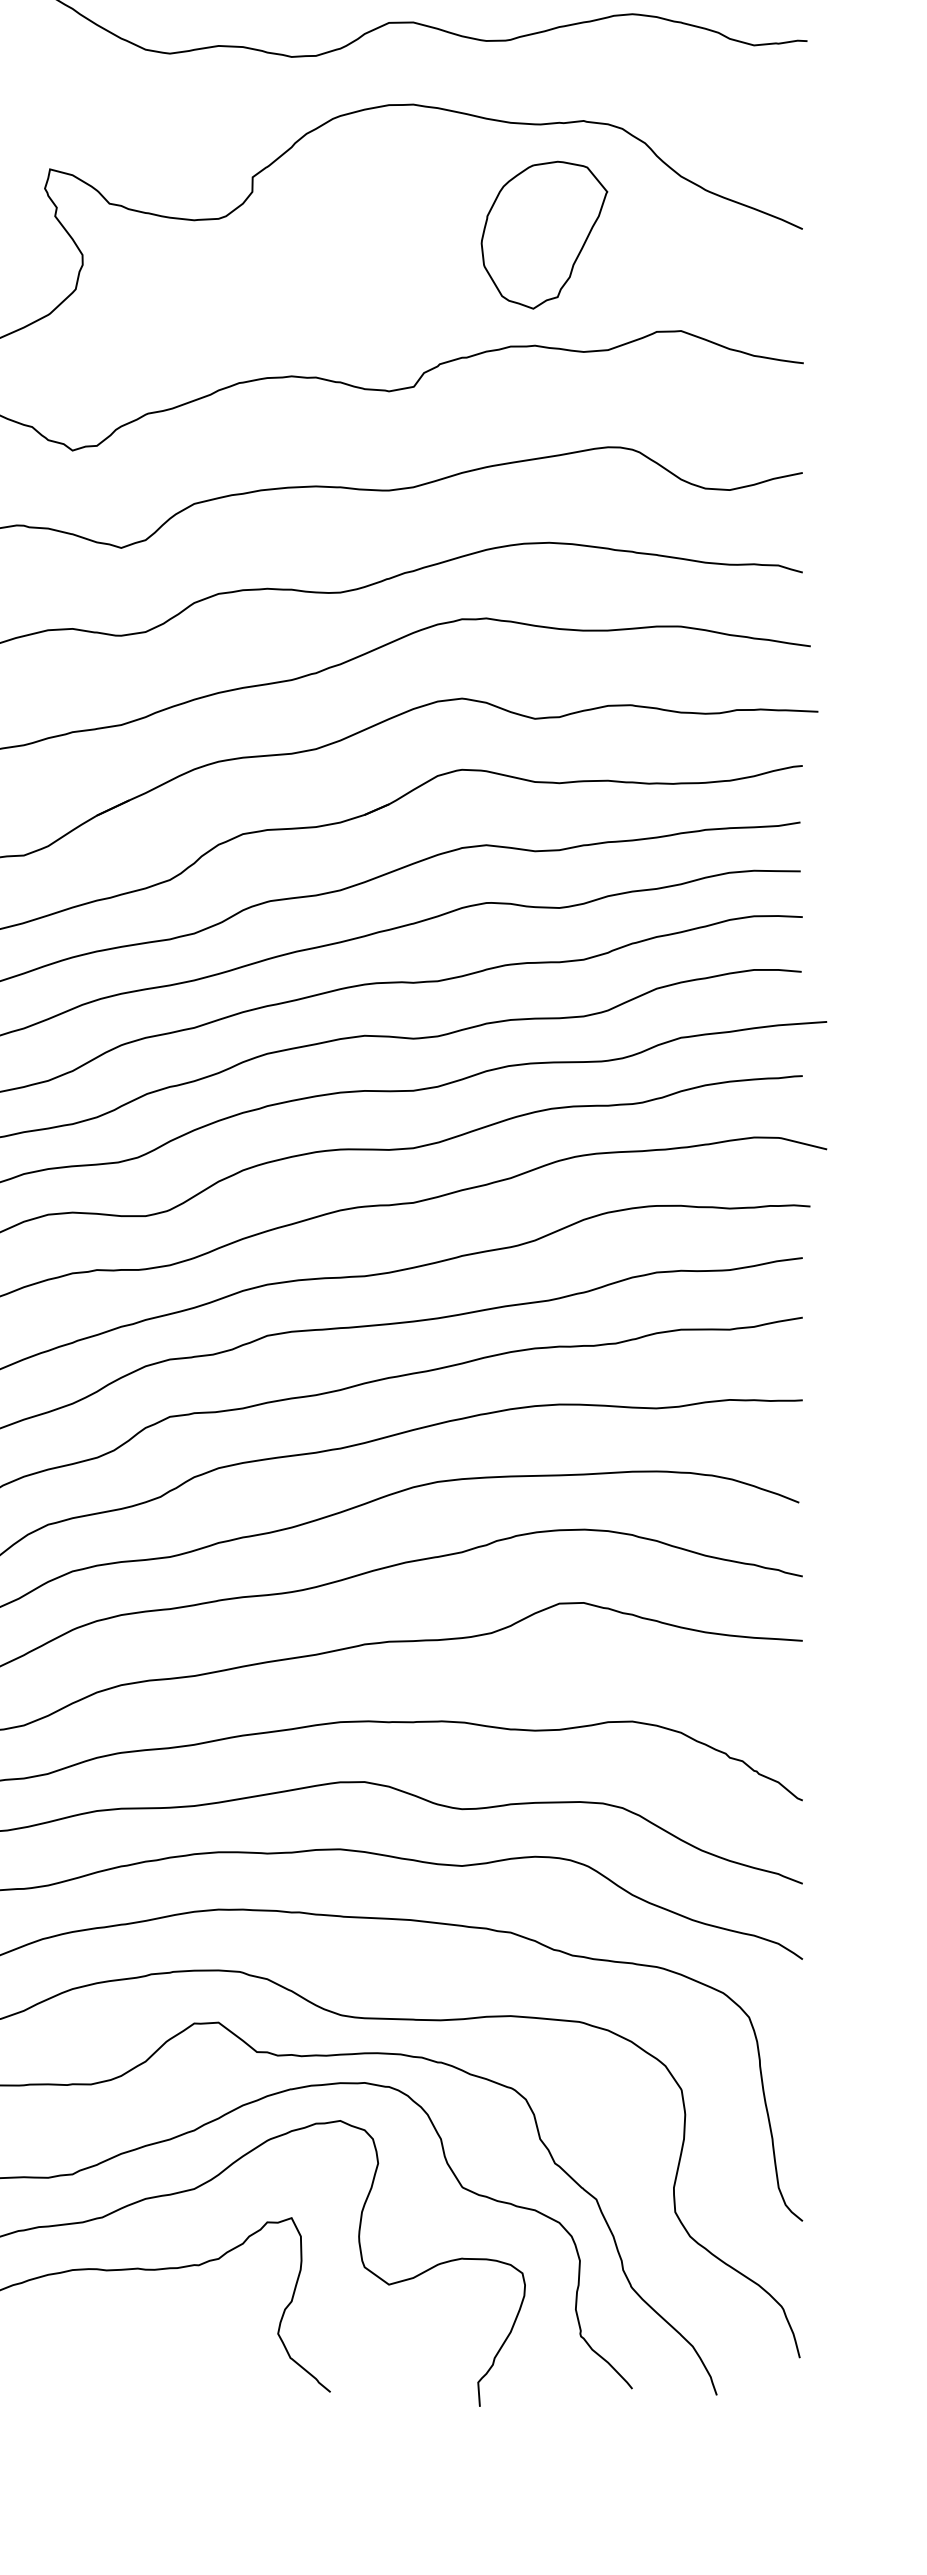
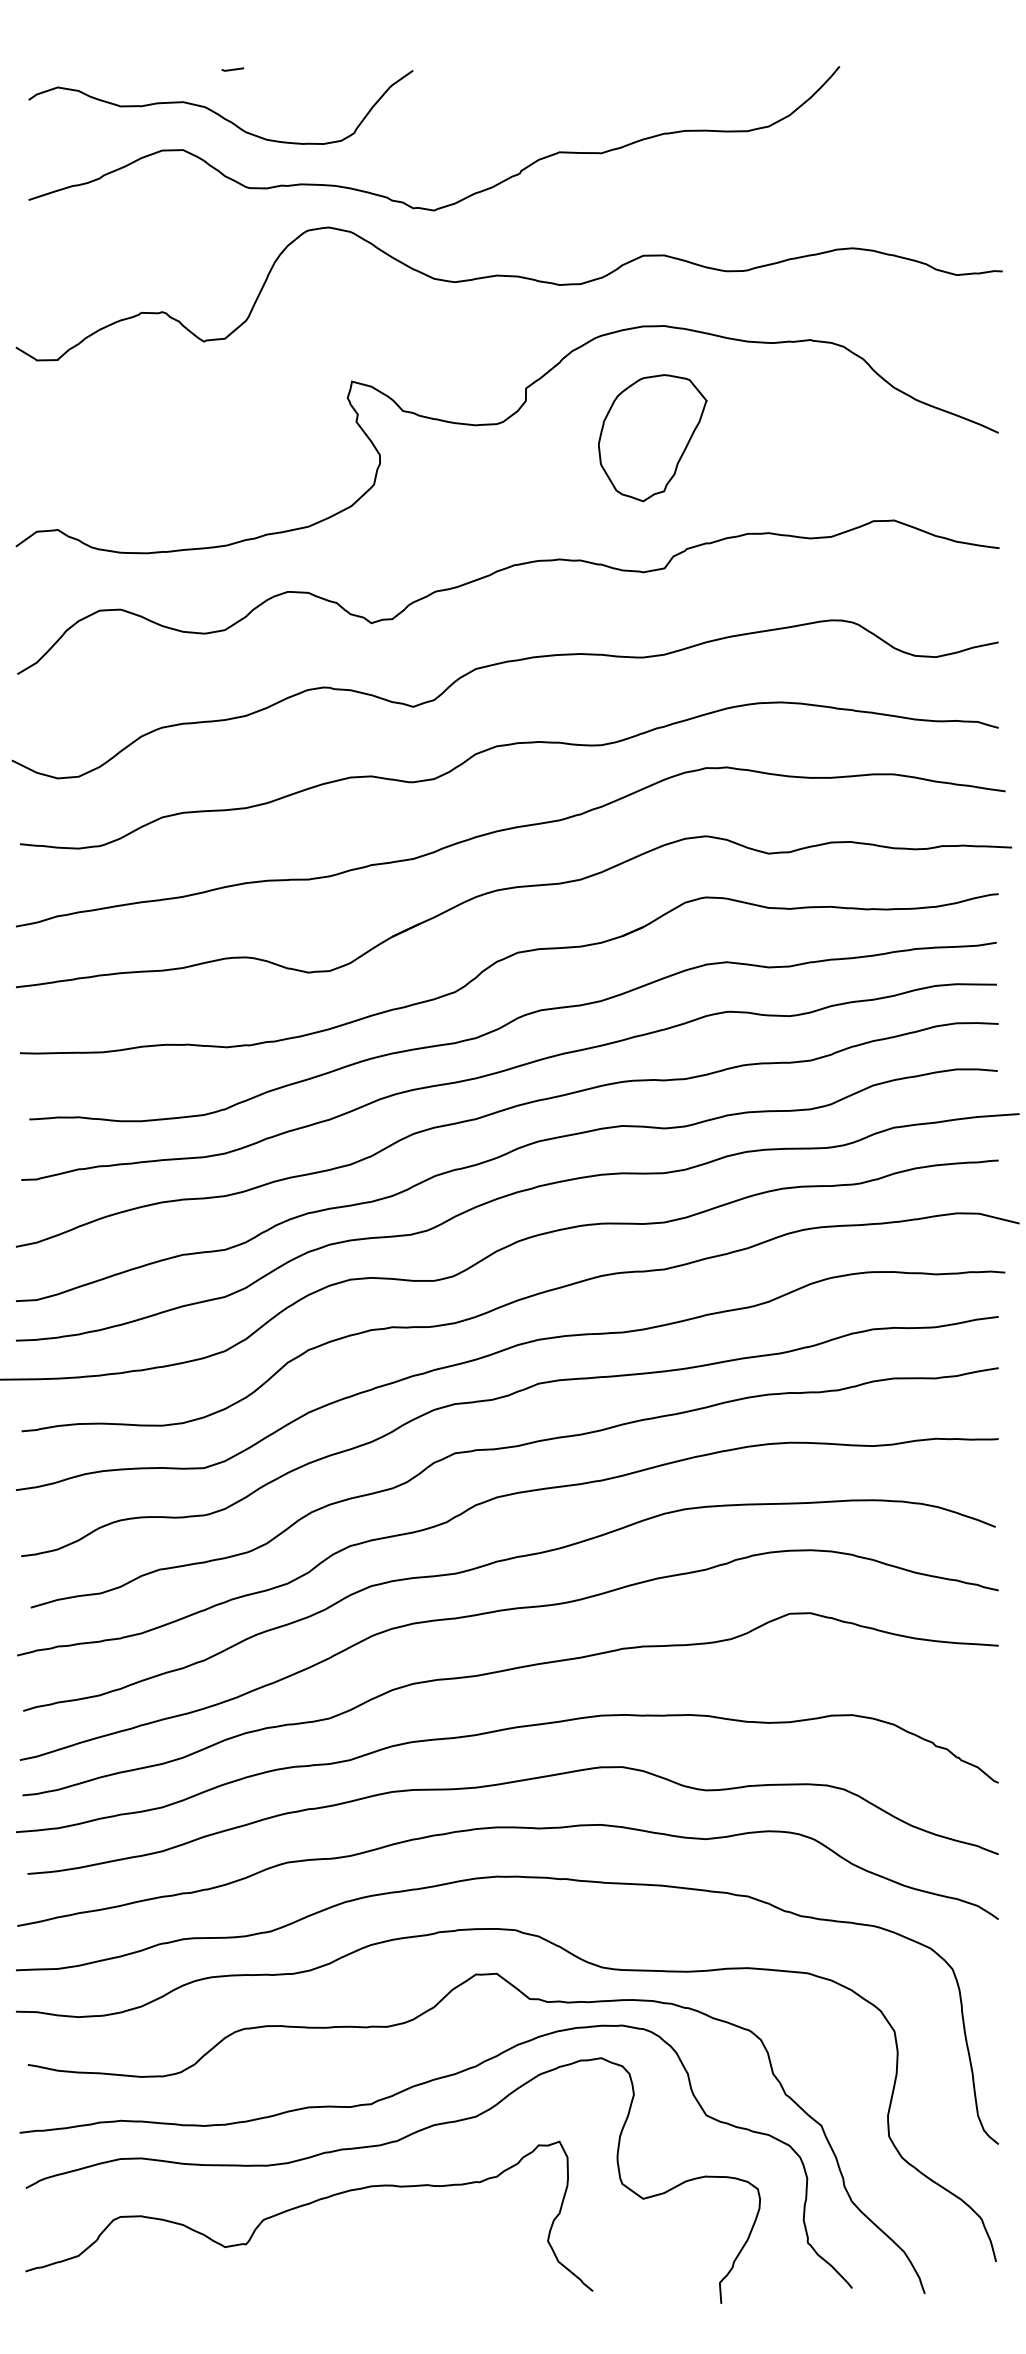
part: (544, 235) -> (652, 438), moved

